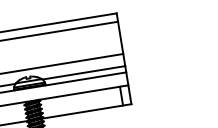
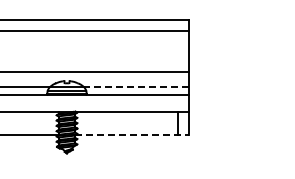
line: (83, 73) -> (135, 87), solid -> dashed
line: (86, 111) -> (131, 135), solid -> dashed

